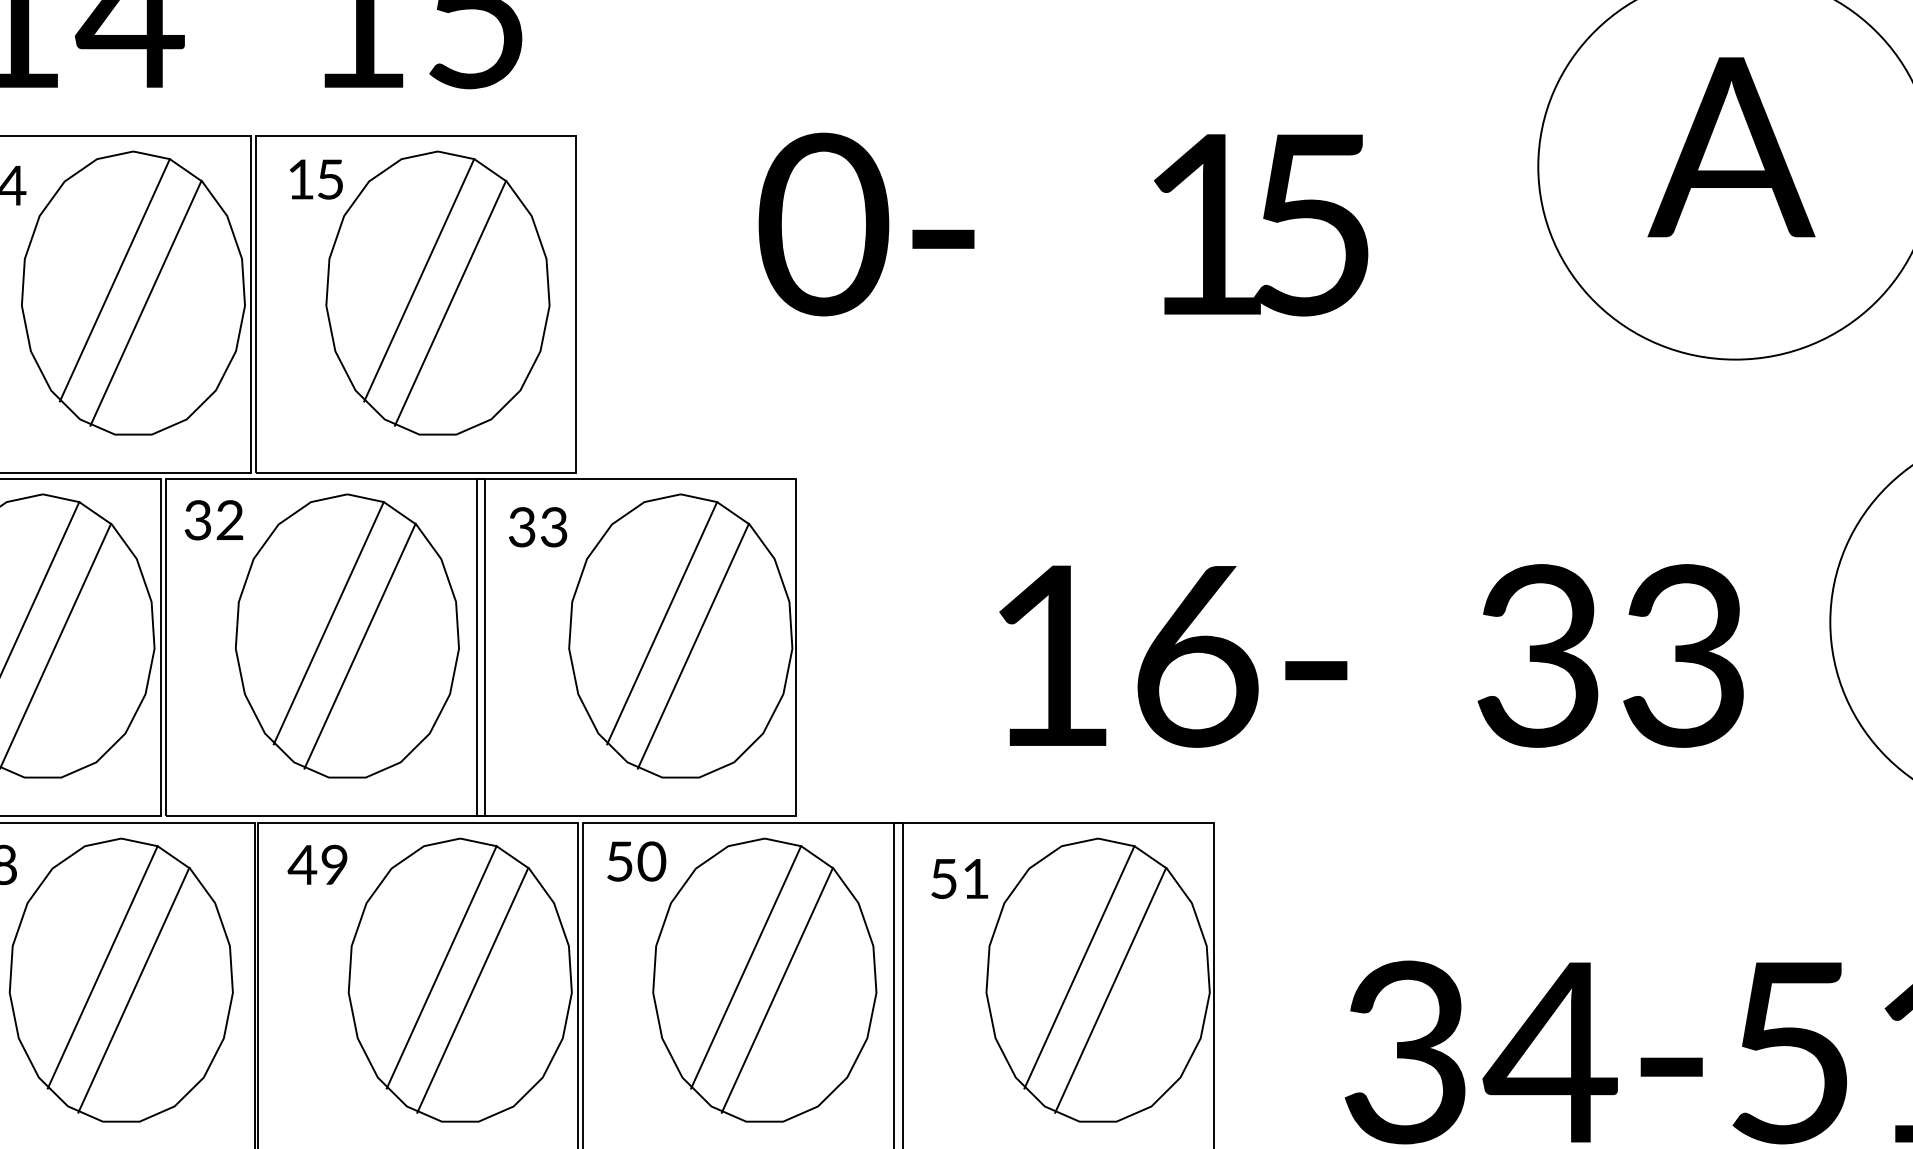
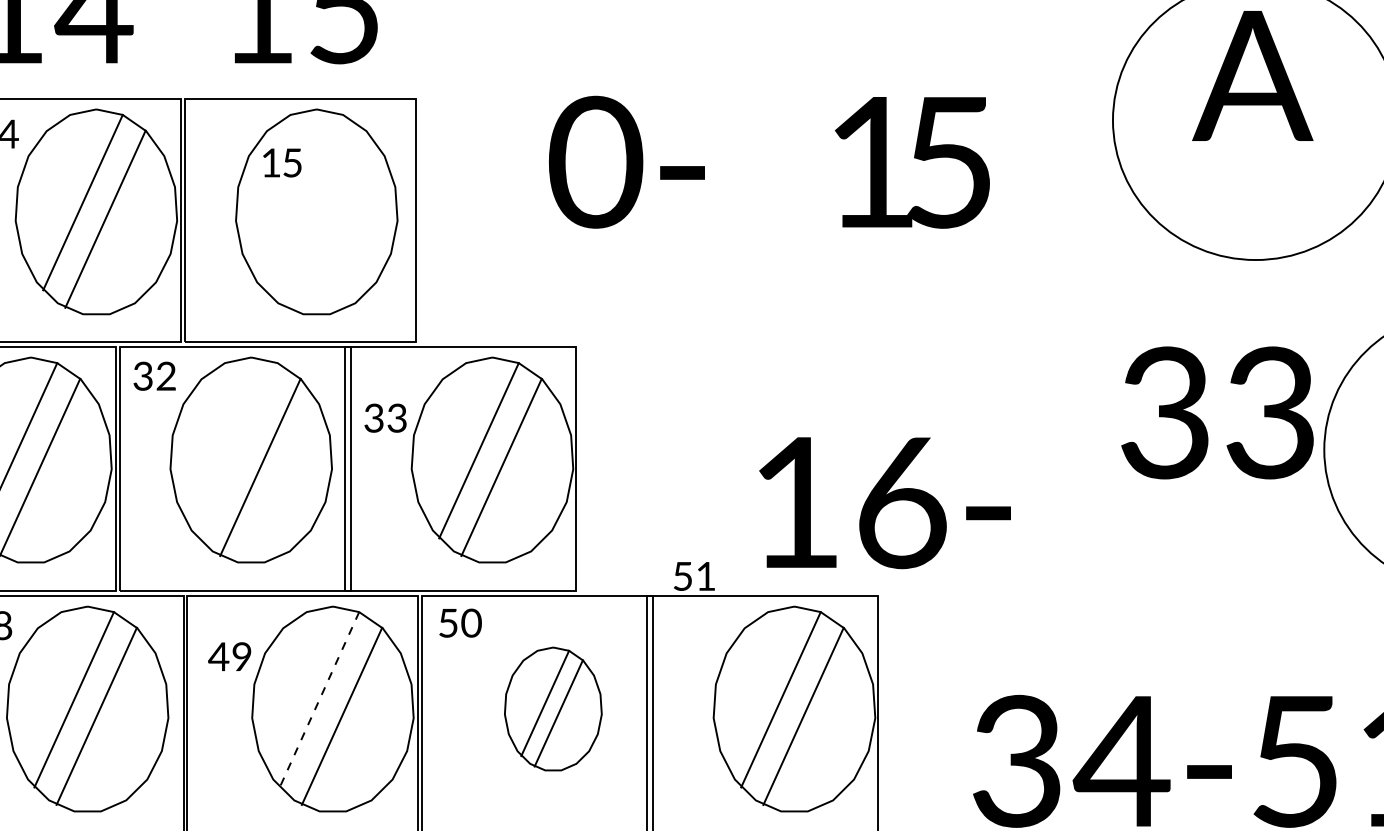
text: (1731, 147) -> (1252, 76), moved
text: (316, 179) -> (282, 162), moved
line: (419, 280) -> (303, 202), removed
line: (450, 302) -> (325, 218), removed
text: (537, 527) -> (385, 418), moved
line: (328, 623) -> (237, 450), removed
text: (1610, 655) -> (1217, 412), moved
text: (1173, 656) -> (885, 503), moved
text: (317, 864) -> (229, 656), moved
text: (959, 878) -> (694, 576), moved
line: (441, 967) -> (319, 699), solid -> dashed
part: (764, 979) -> (553, 708), size x0.6

